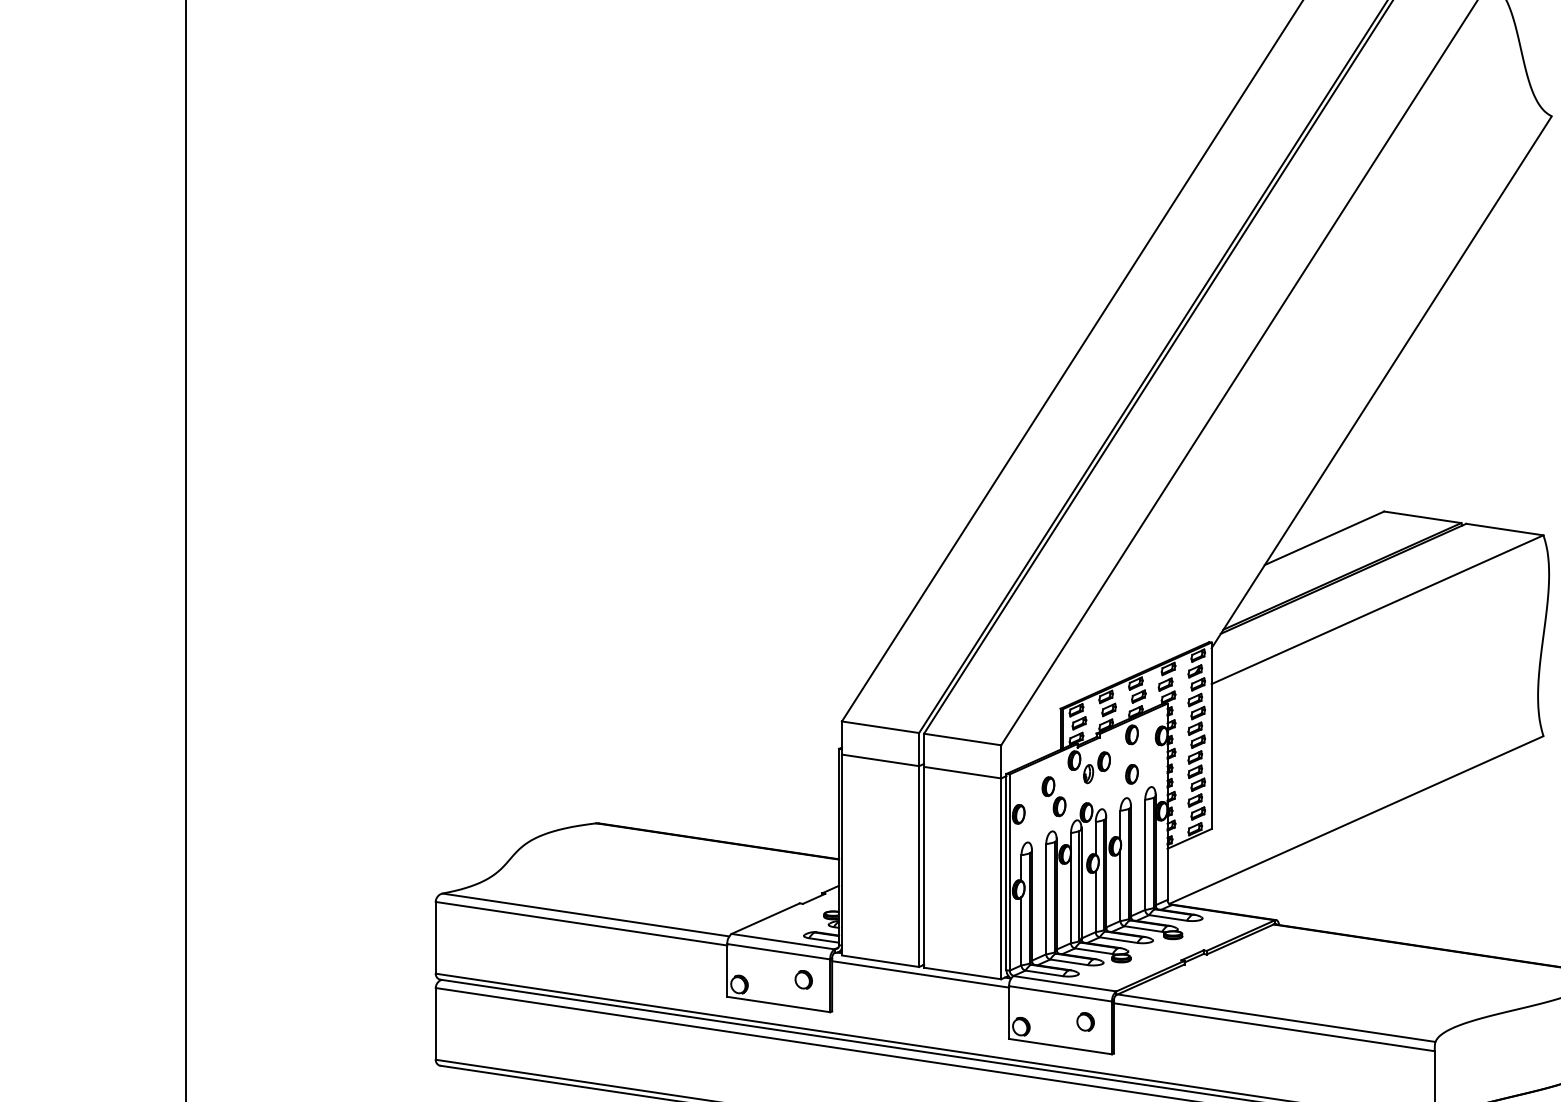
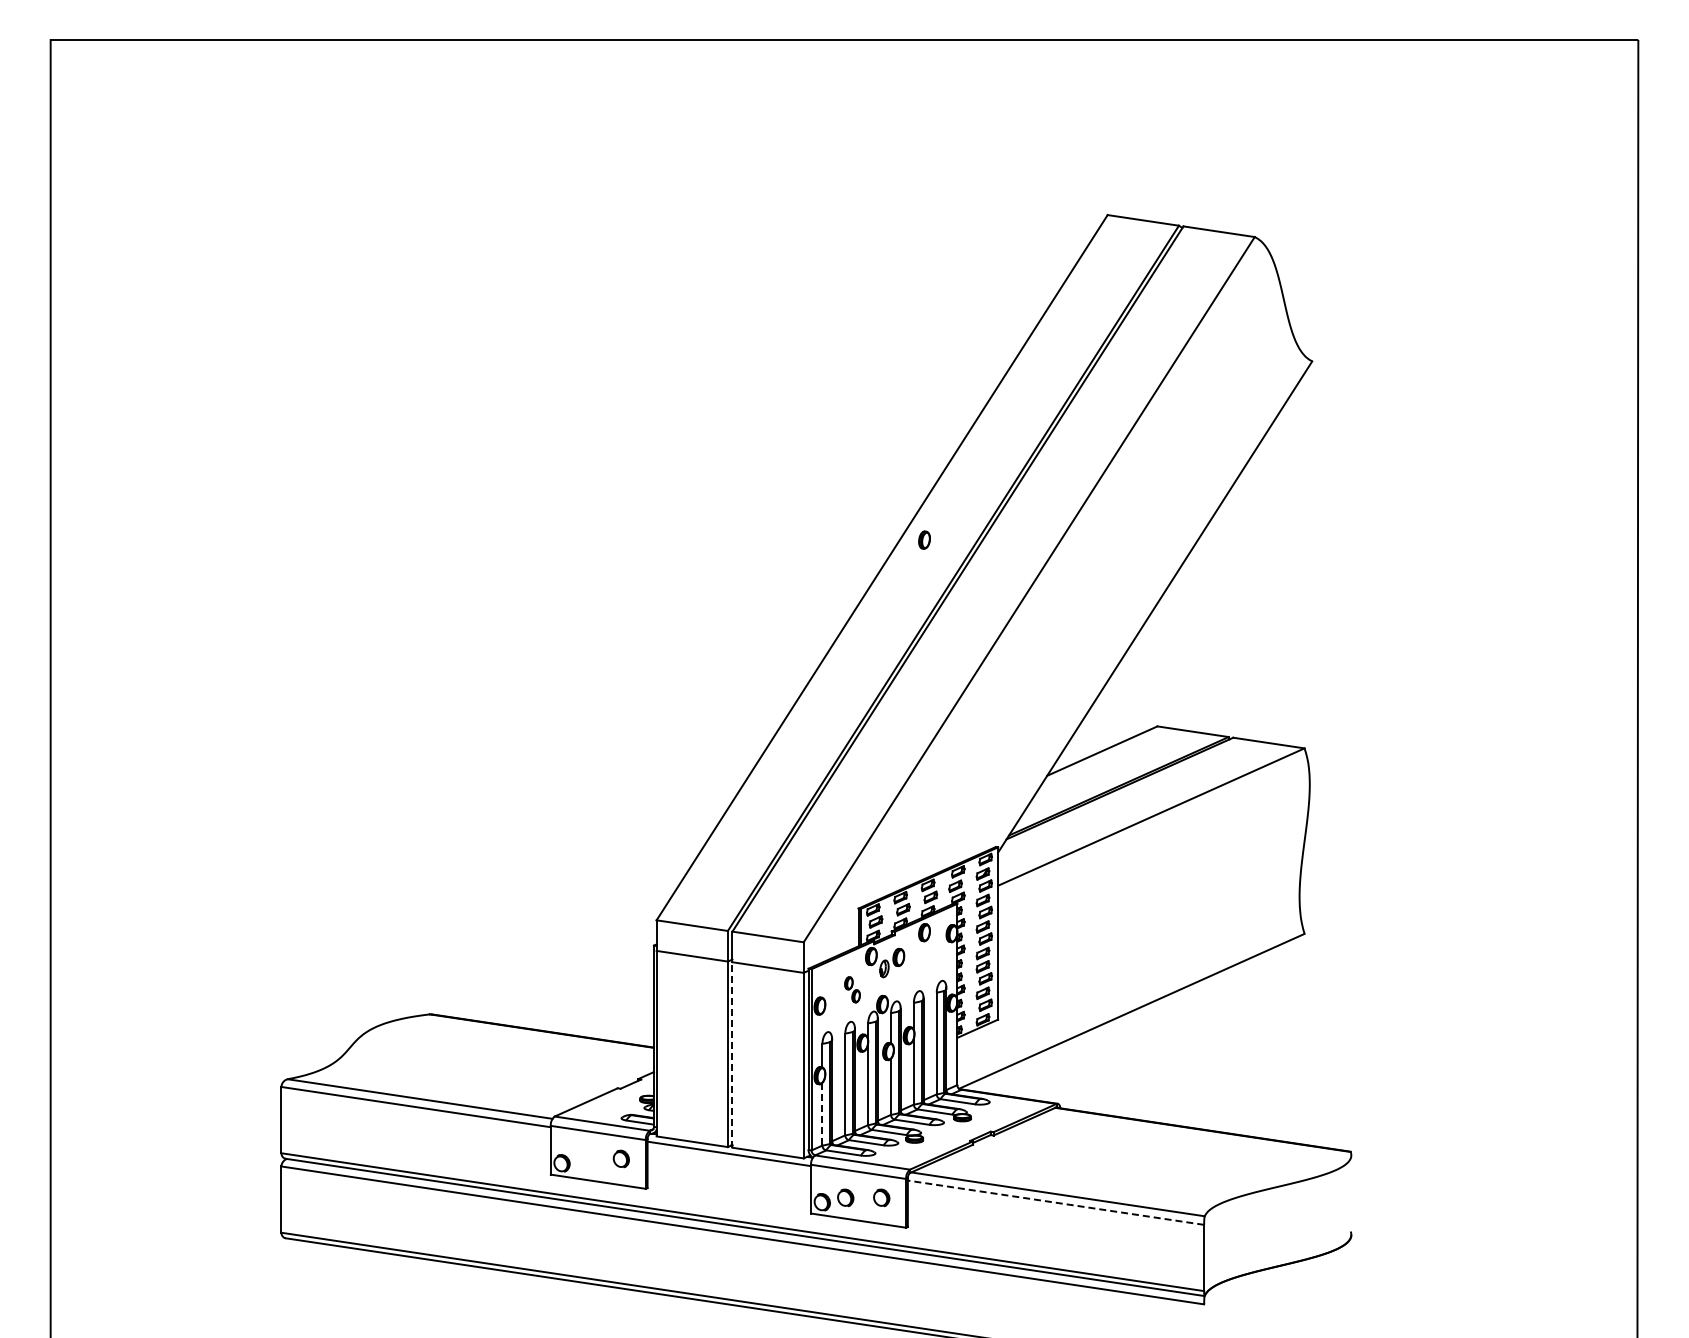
part: (1131, 773) -> (924, 539), moved
part: (1054, 796) -> (852, 989), size x0.7
line: (924, 867) -> (732, 1055), solid -> dashed
line: (1021, 931) -> (822, 1114), solid -> dashed
part: (1046, 1021) -> (845, 1197), added
line: (1274, 1027) -> (1056, 1202), solid -> dashed

